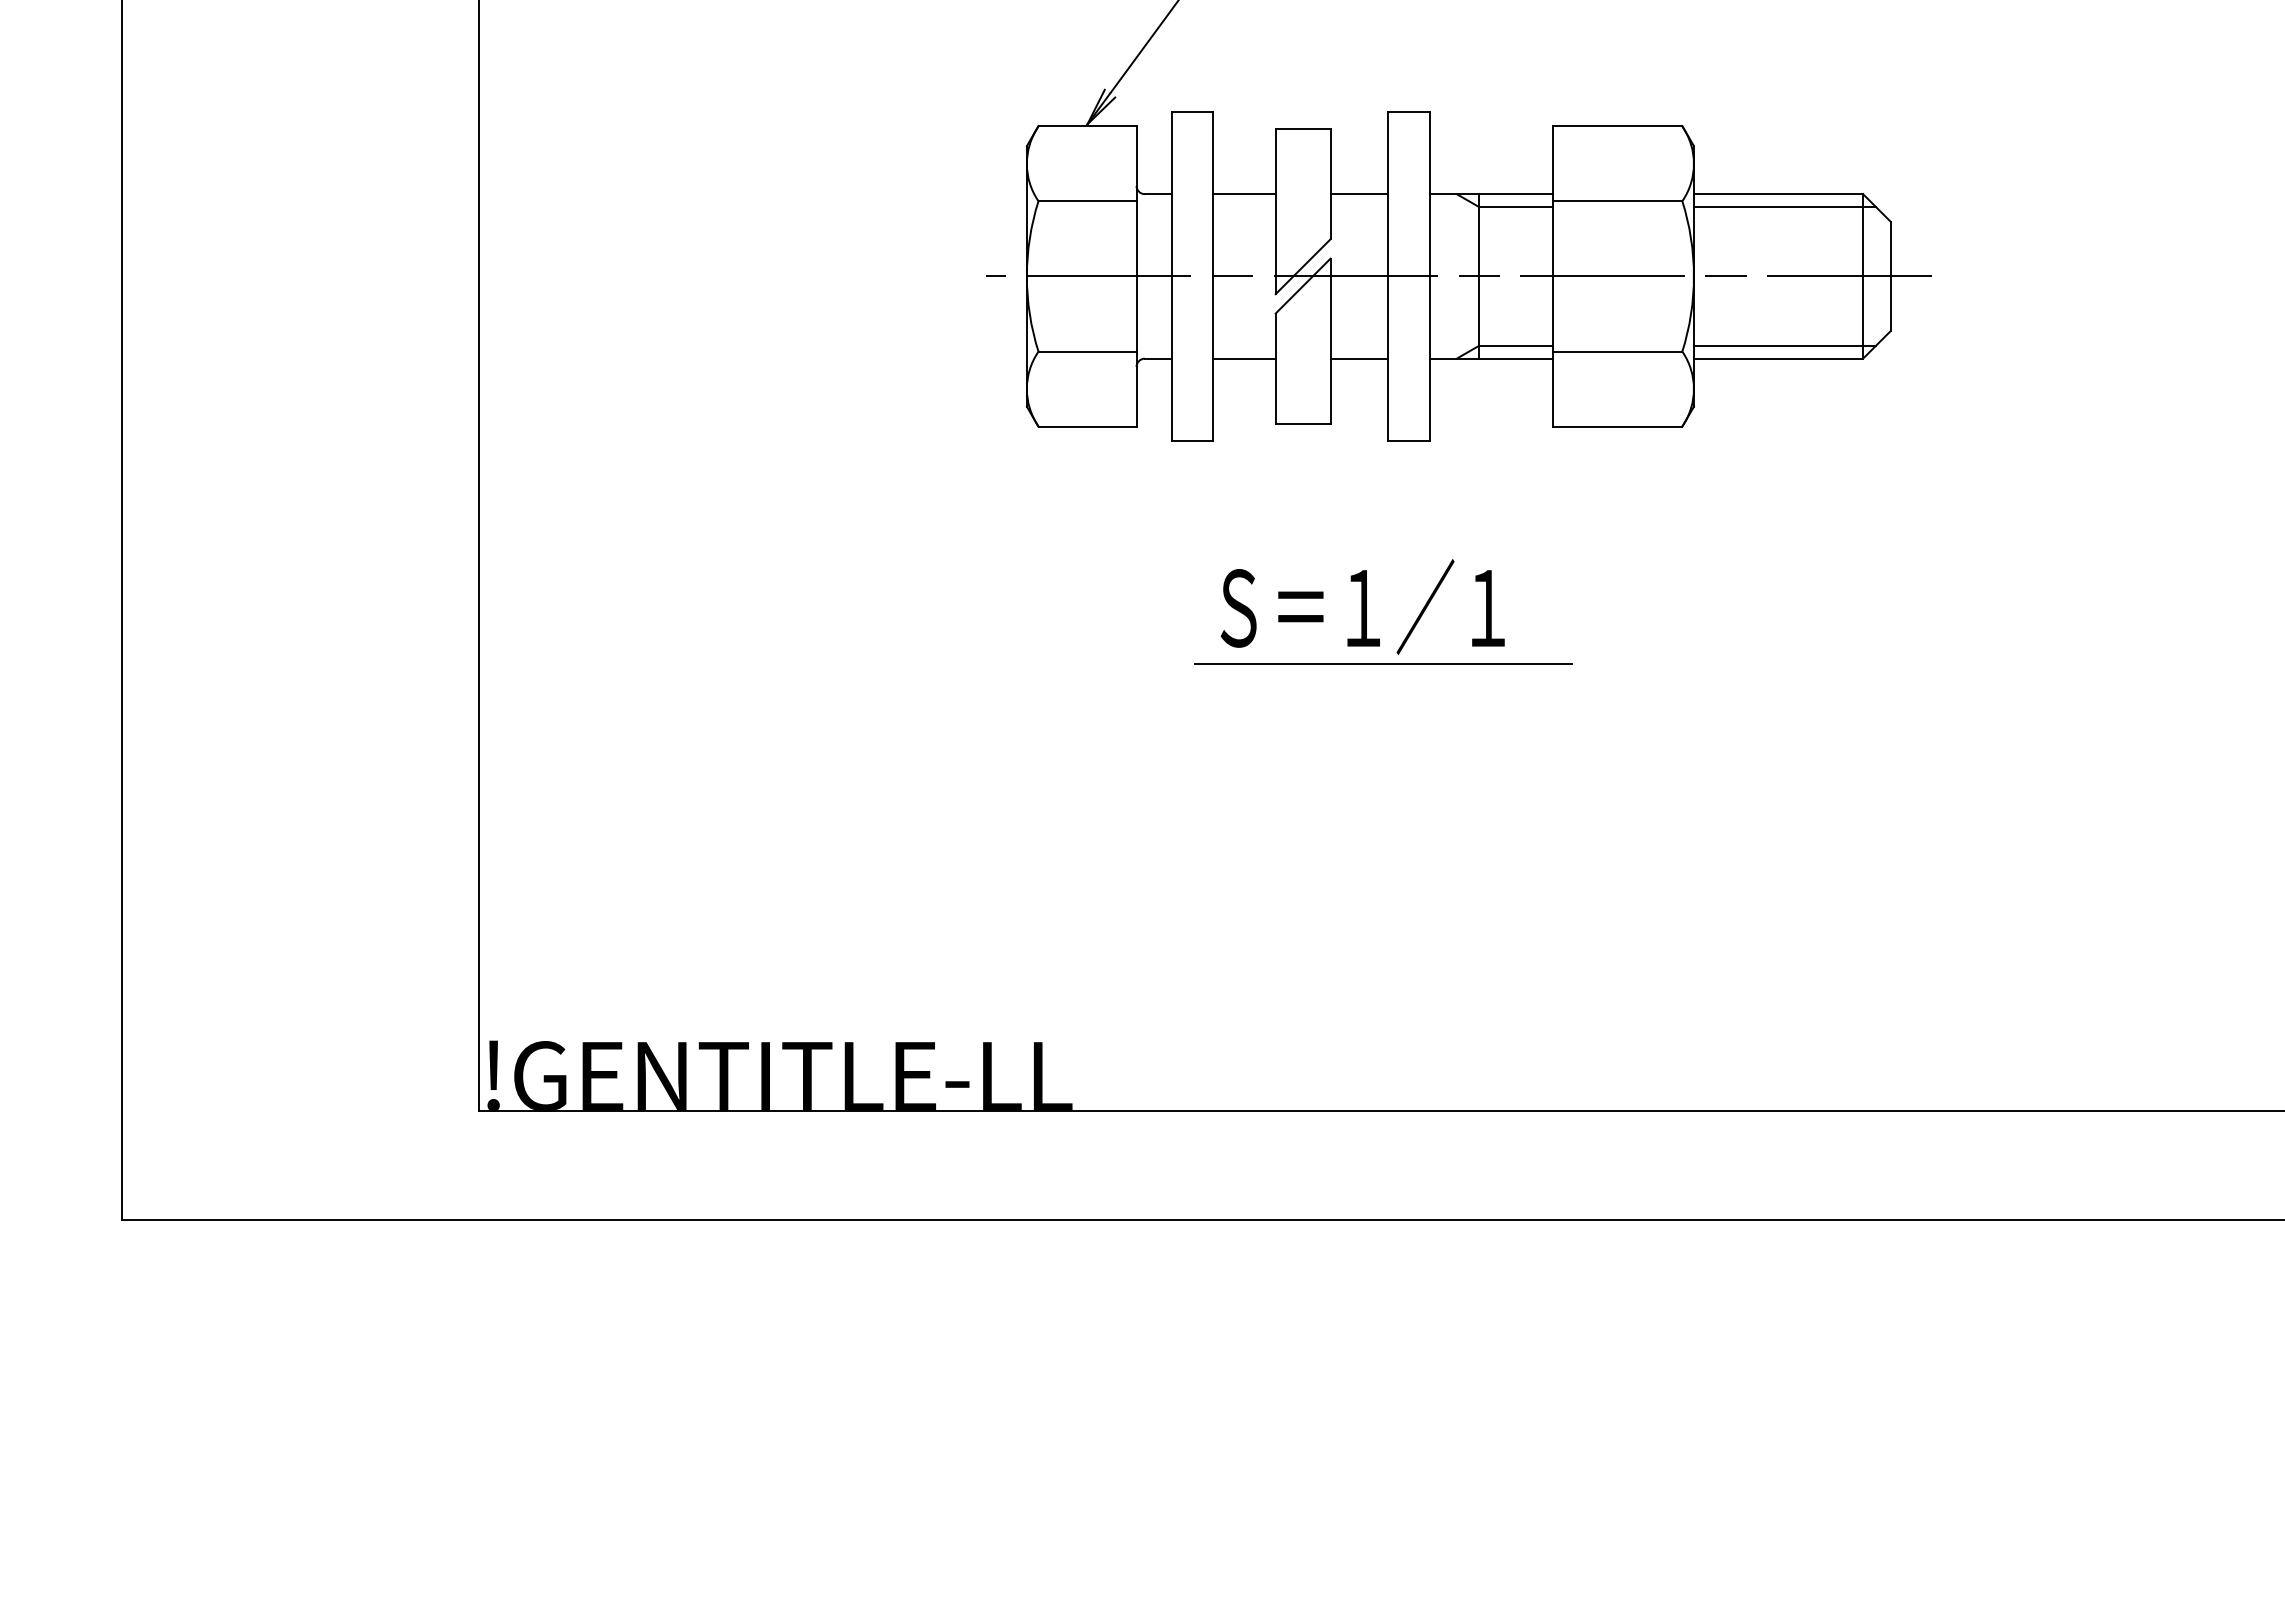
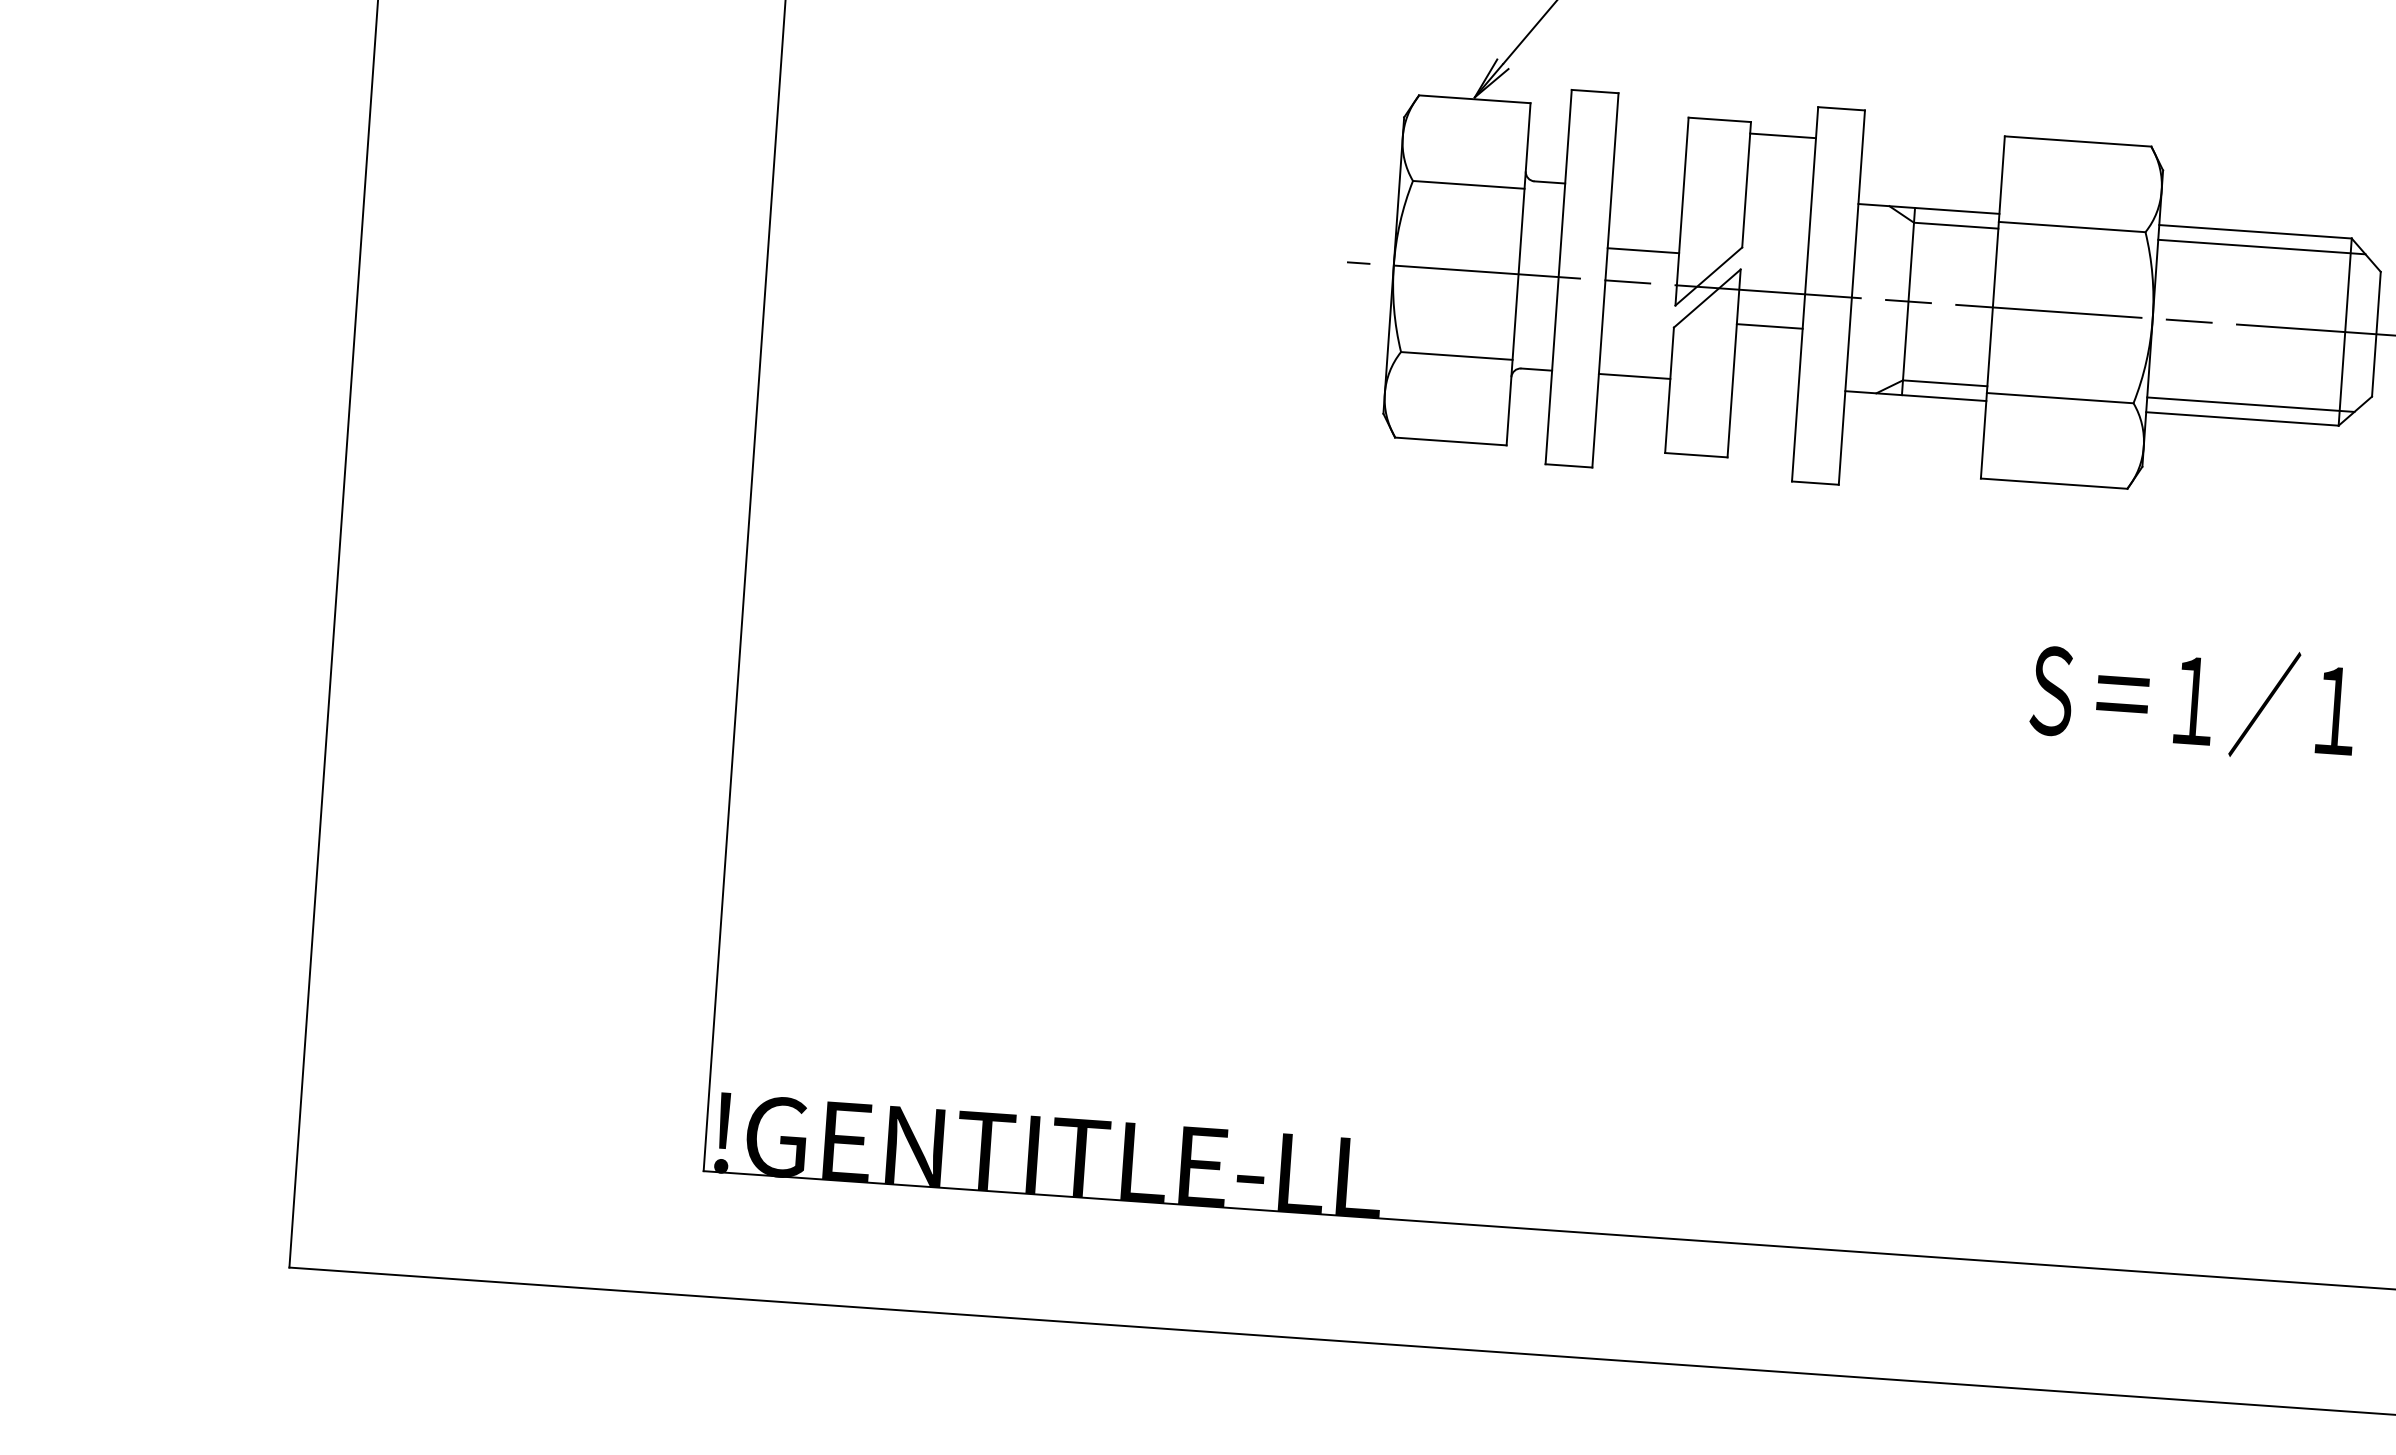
line: (1243, 194) -> (1642, 251), moved
line: (1359, 194) -> (1783, 136), moved
line: (1359, 358) -> (1769, 326), moved
text: (1362, 607) -> (2193, 699), moved
line: (1383, 663) -> (1768, 734), removed

